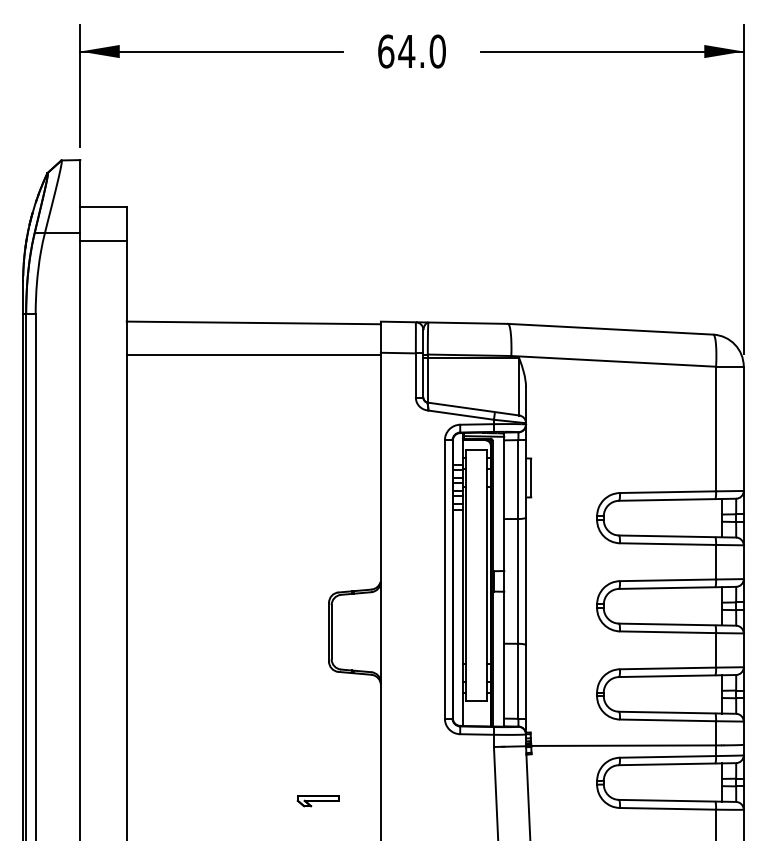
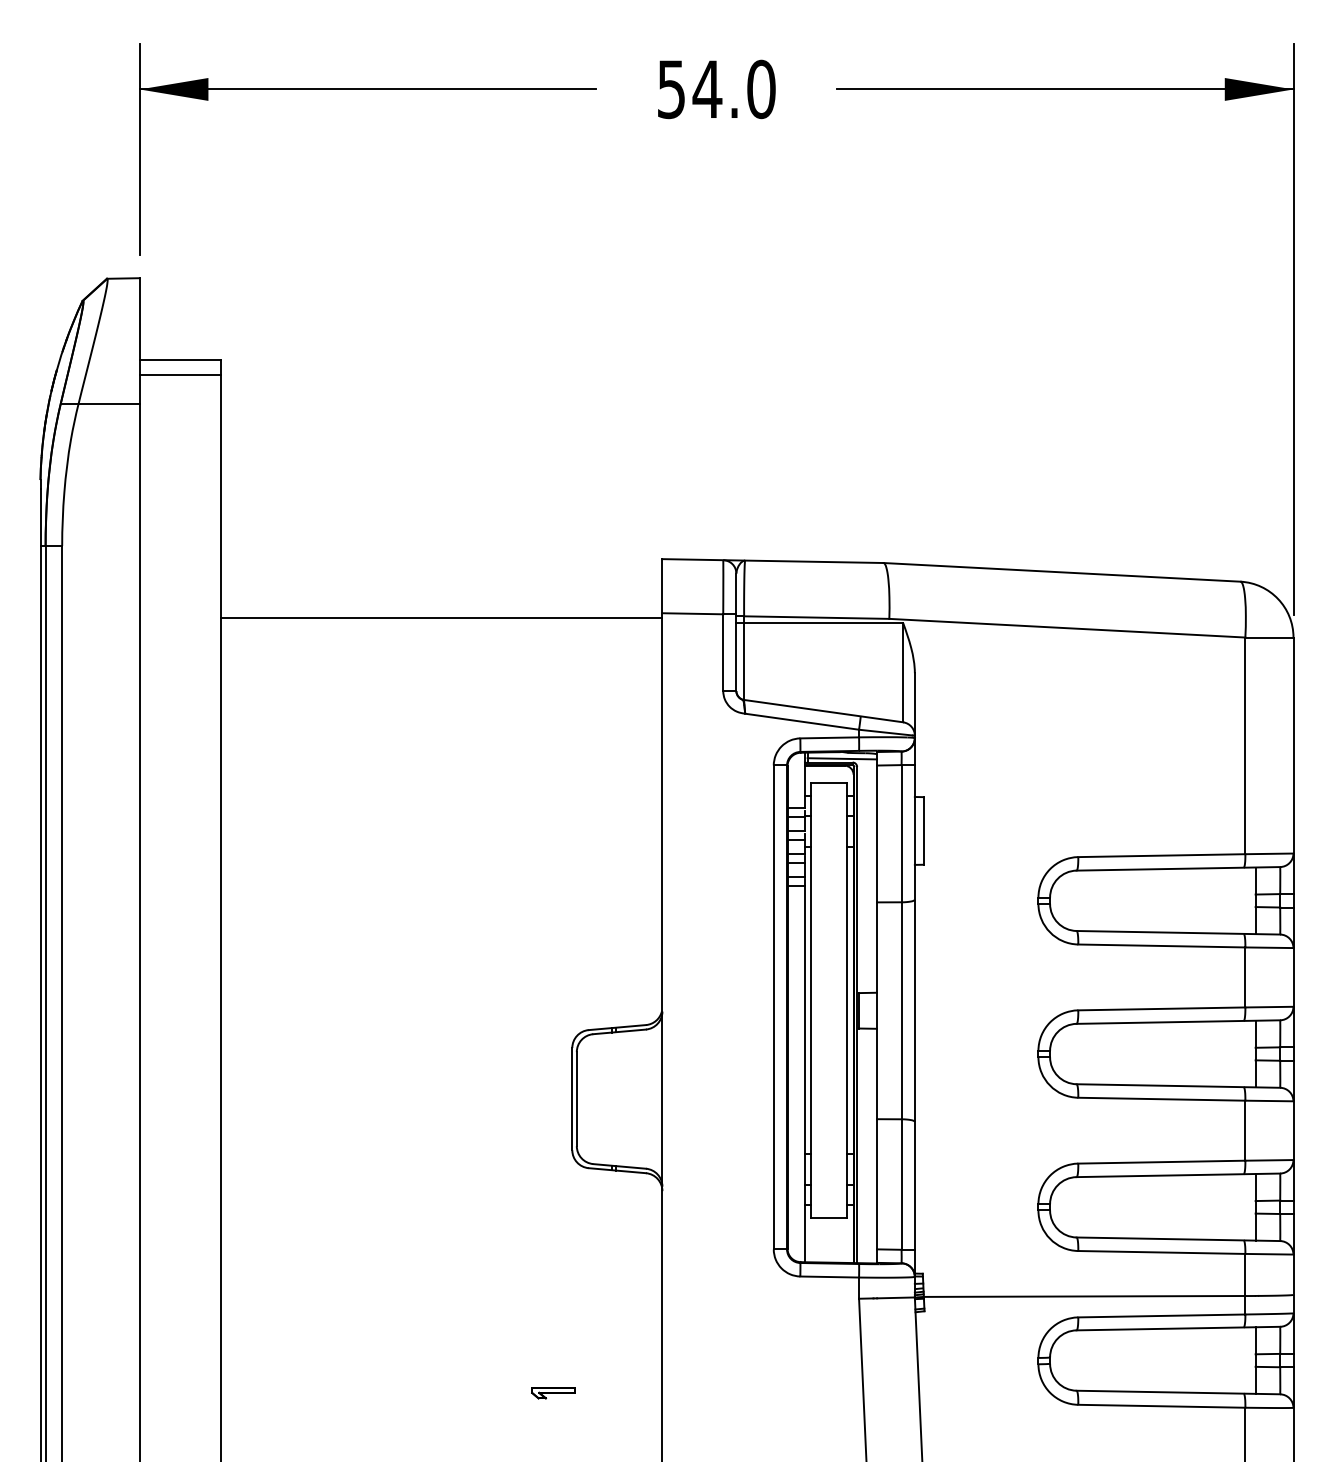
text: (386, 51) -> (672, 89), 64.0 -> 54.0
line: (103, 240) -> (180, 374), moved
line: (253, 322) -> (440, 560), removed
part: (317, 801) -> (552, 1393), size x0.6

